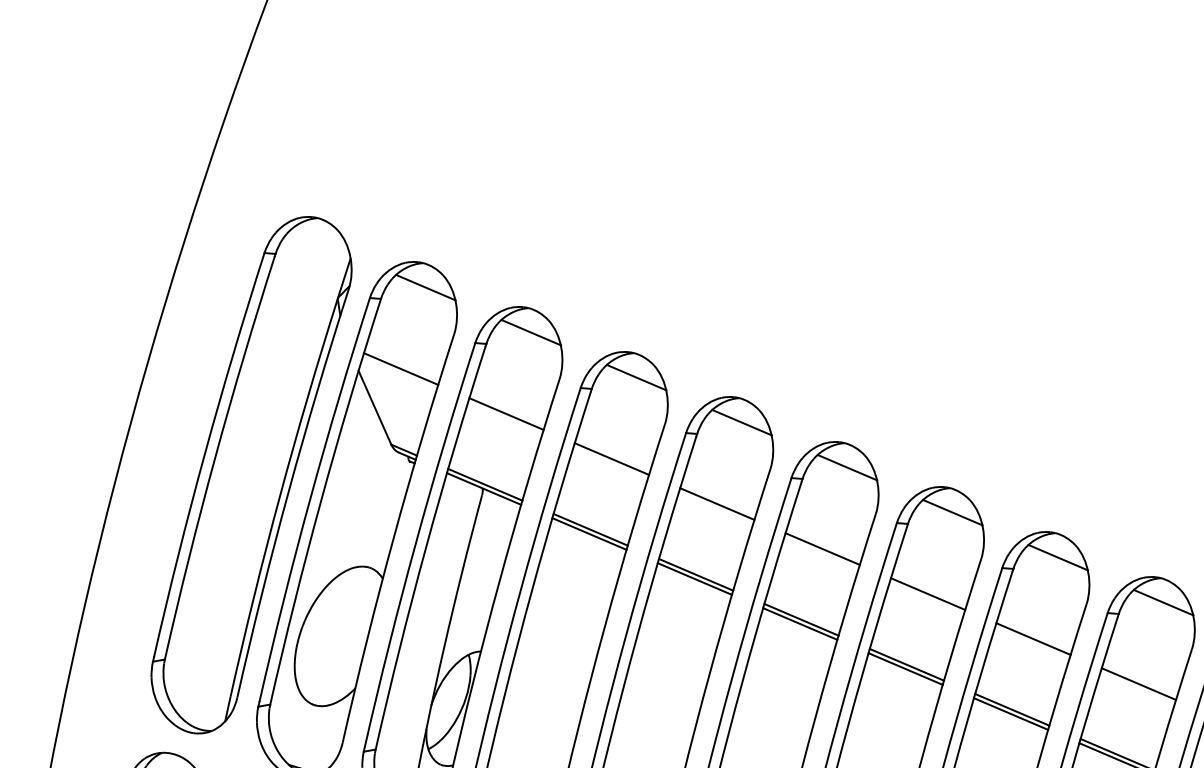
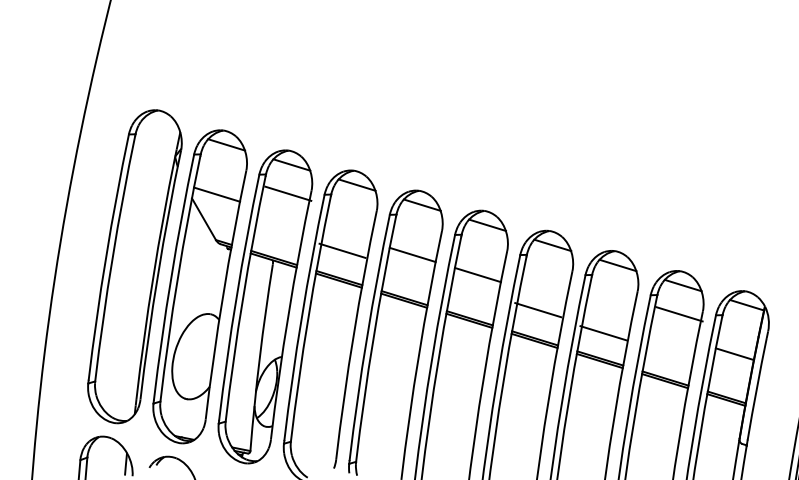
line: (506, 413) -> (288, 193), moved
line: (611, 458) -> (342, 250), moved
line: (928, 594) -> (538, 310), moved
line: (1033, 639) -> (603, 333), moved
line: (1138, 684) -> (679, 314), moved

